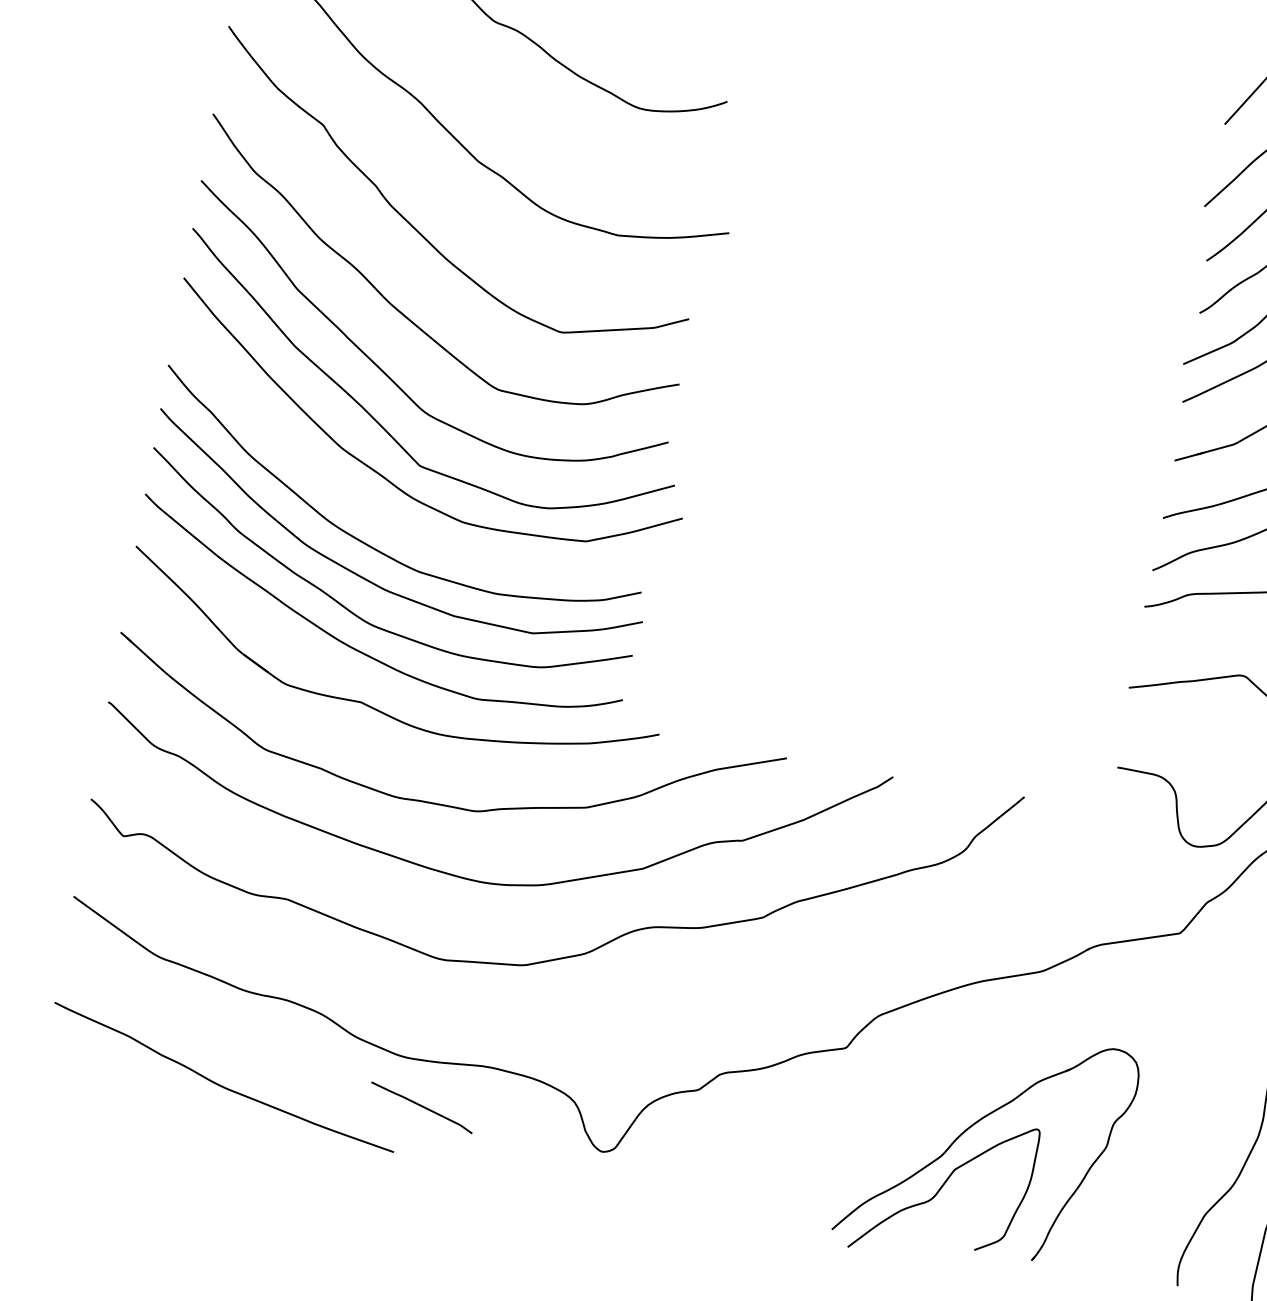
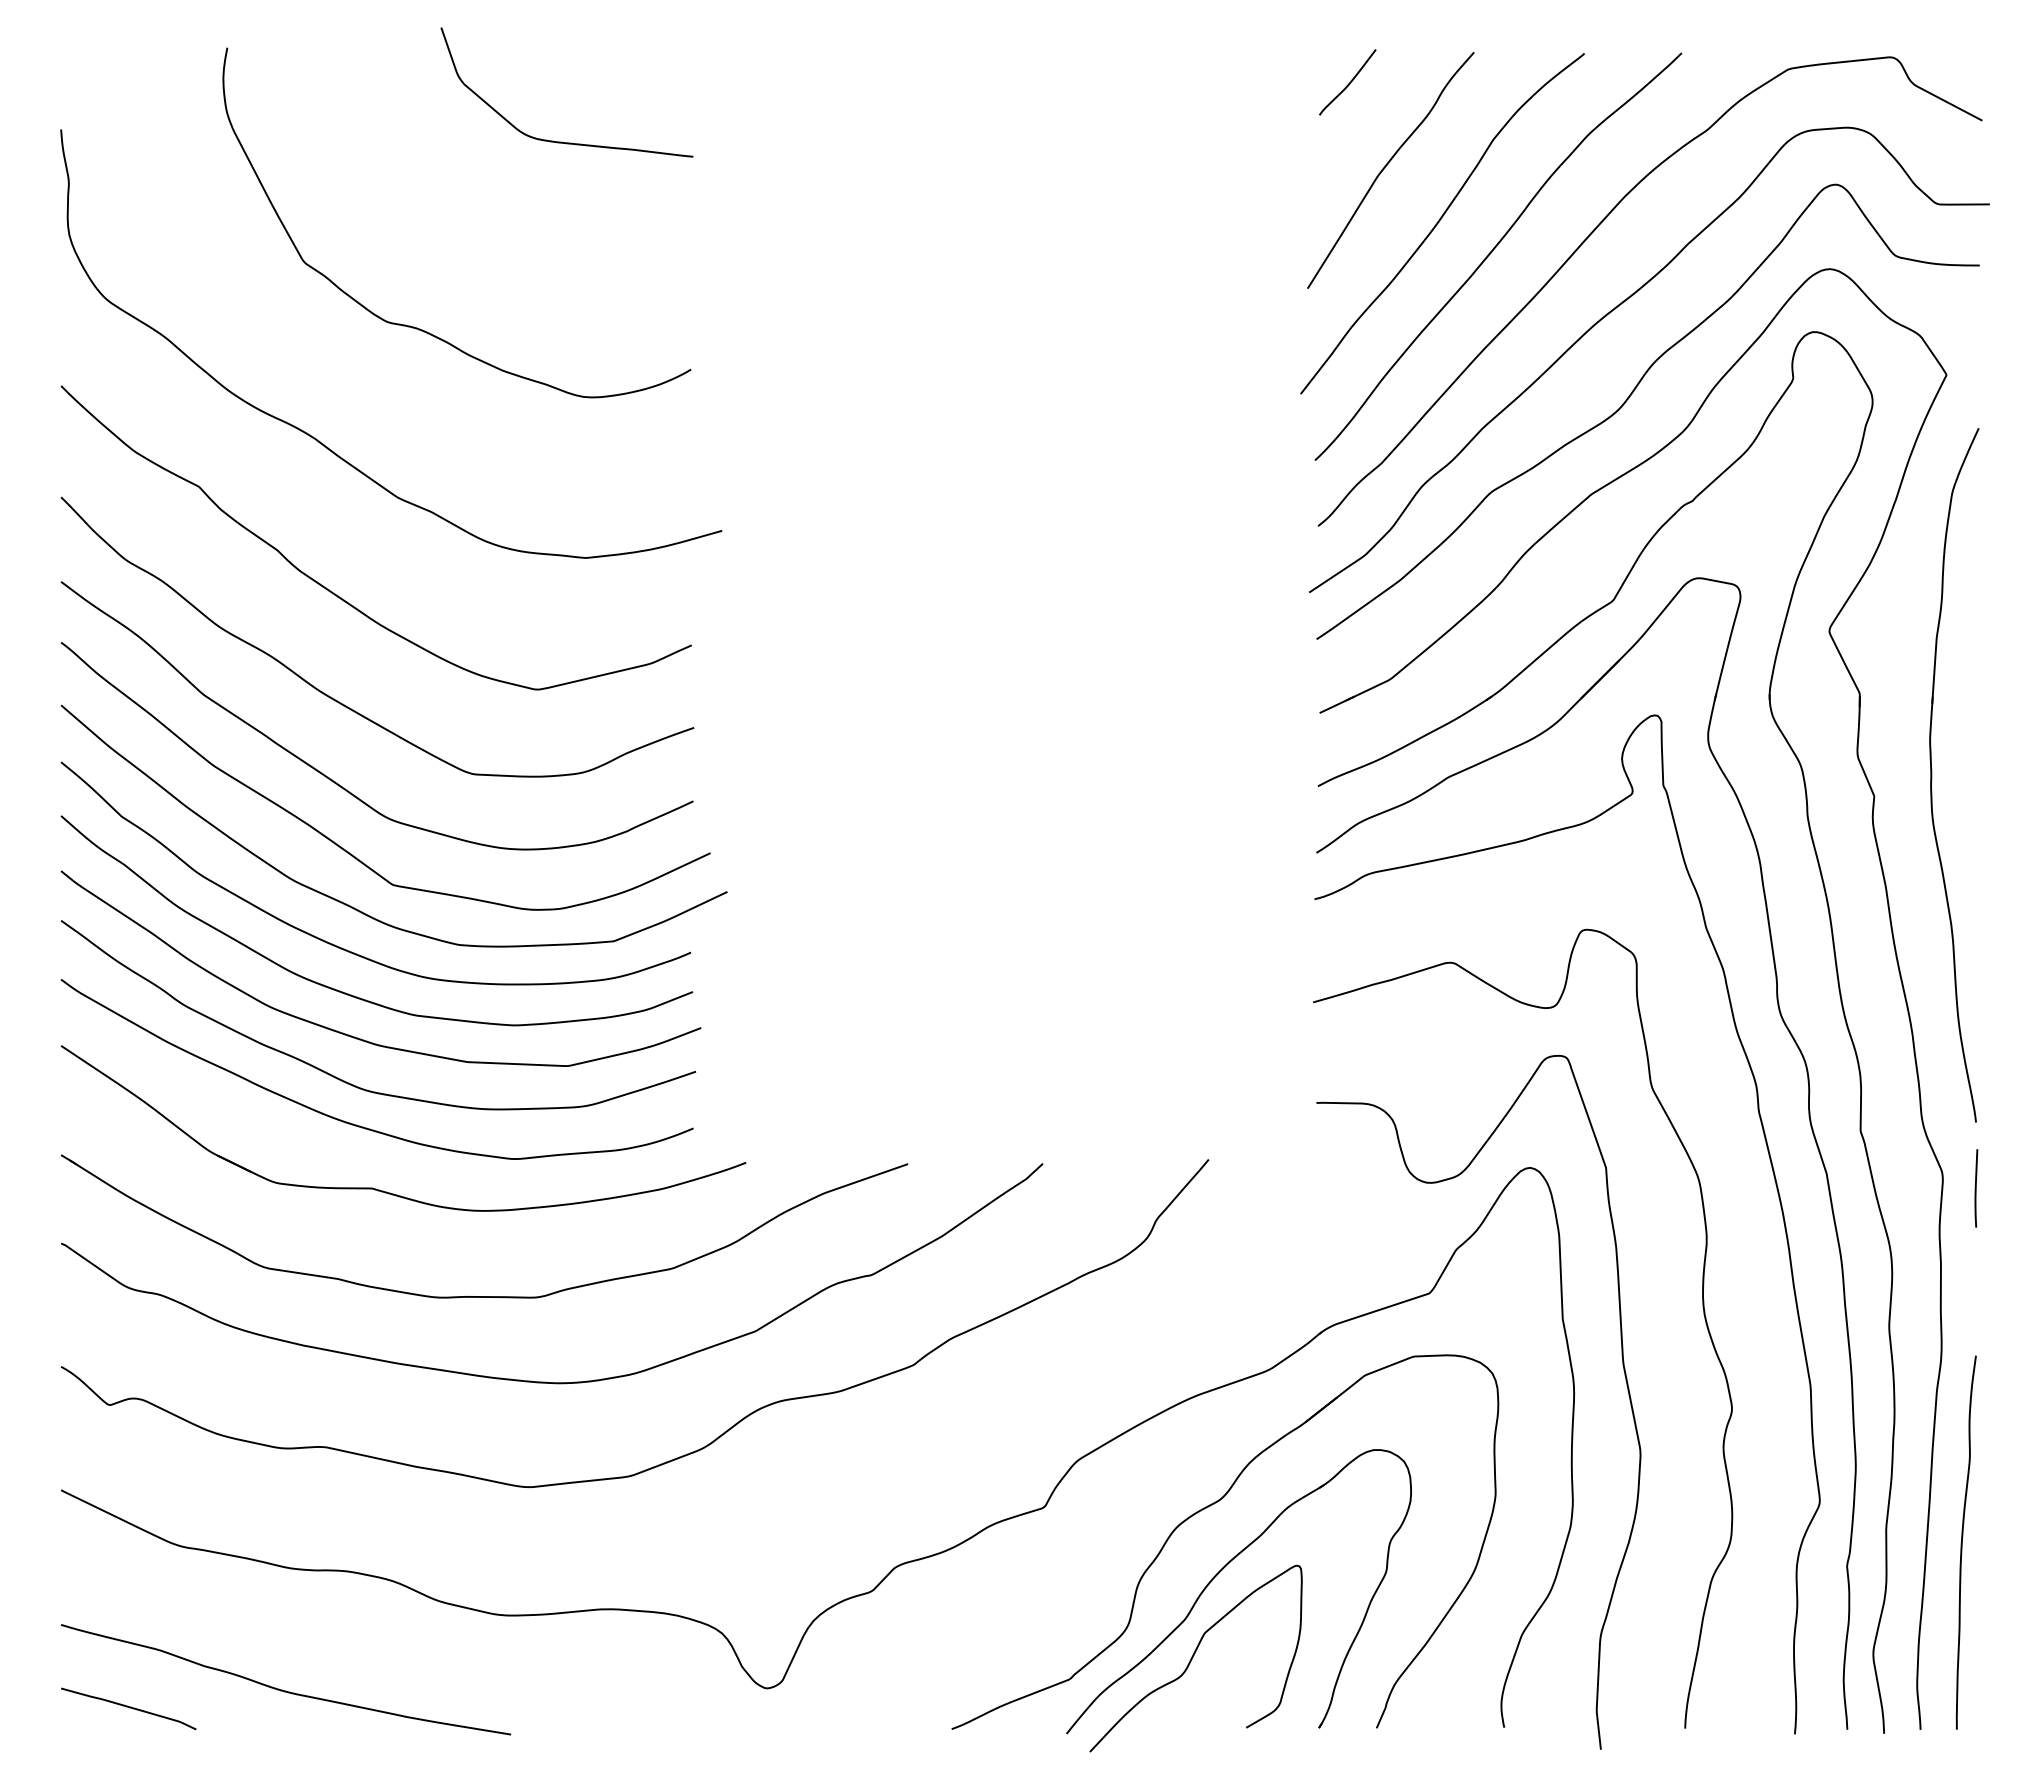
curve: (373, 509) -> (344, 948), added
part: (975, 1071) -> (1208, 1507), added
curve: (421, 1106) -> (128, 1707), moved

